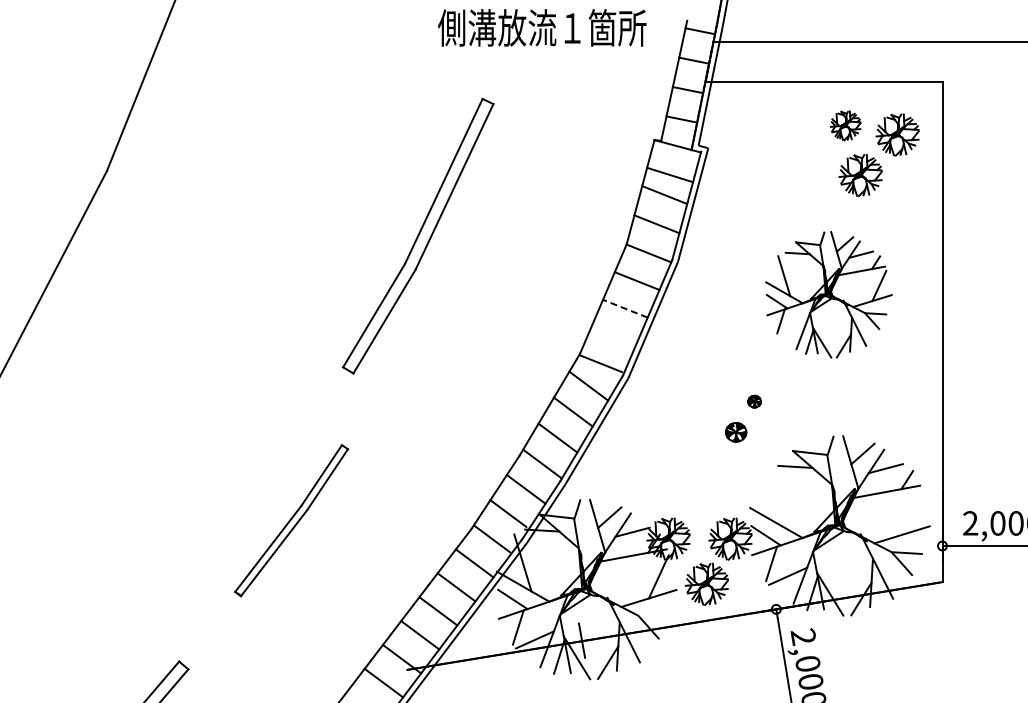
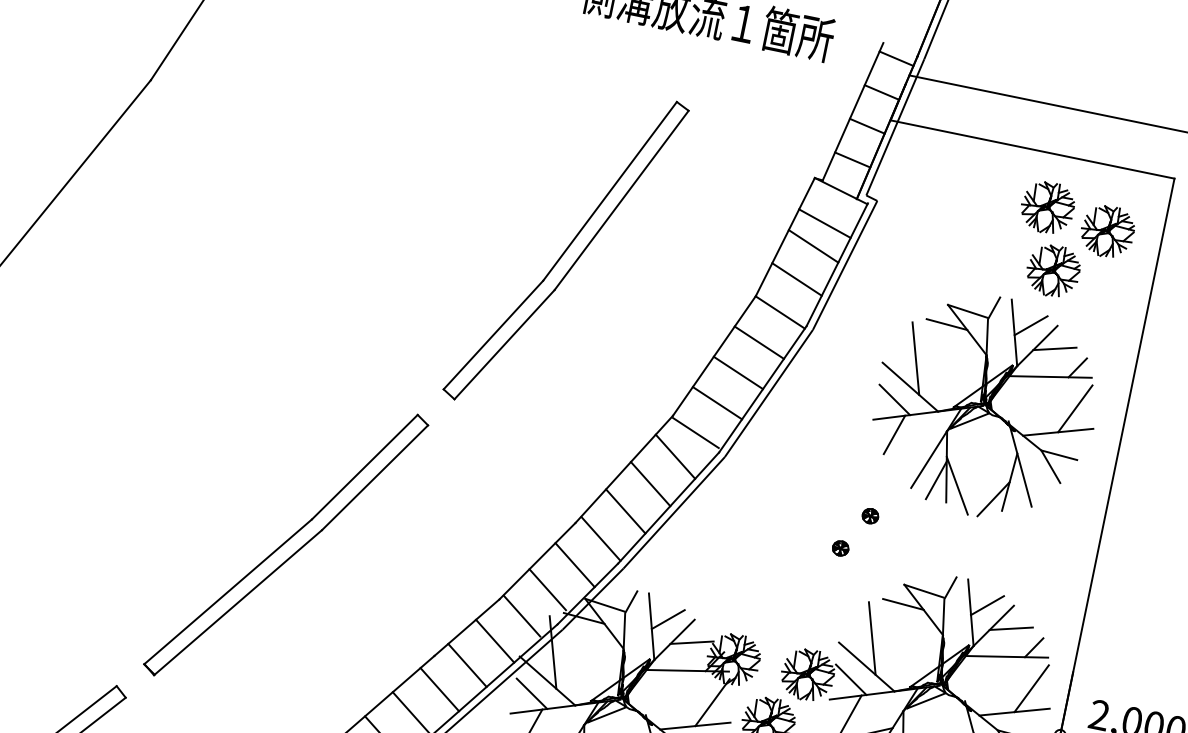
part: (845, 125) -> (1047, 207), size x1.43
part: (418, 235) -> (566, 249), moved
part: (828, 294) -> (985, 405), size x1.43
line: (624, 308) -> (737, 372), dashed -> solid
line: (613, 336) -> (717, 403), added
part: (735, 432) -> (839, 548), size x0.62
line: (775, 498) -> (871, 637), added
line: (911, 512) -> (1031, 687), added
part: (291, 520) -> (286, 544), size x1.67

